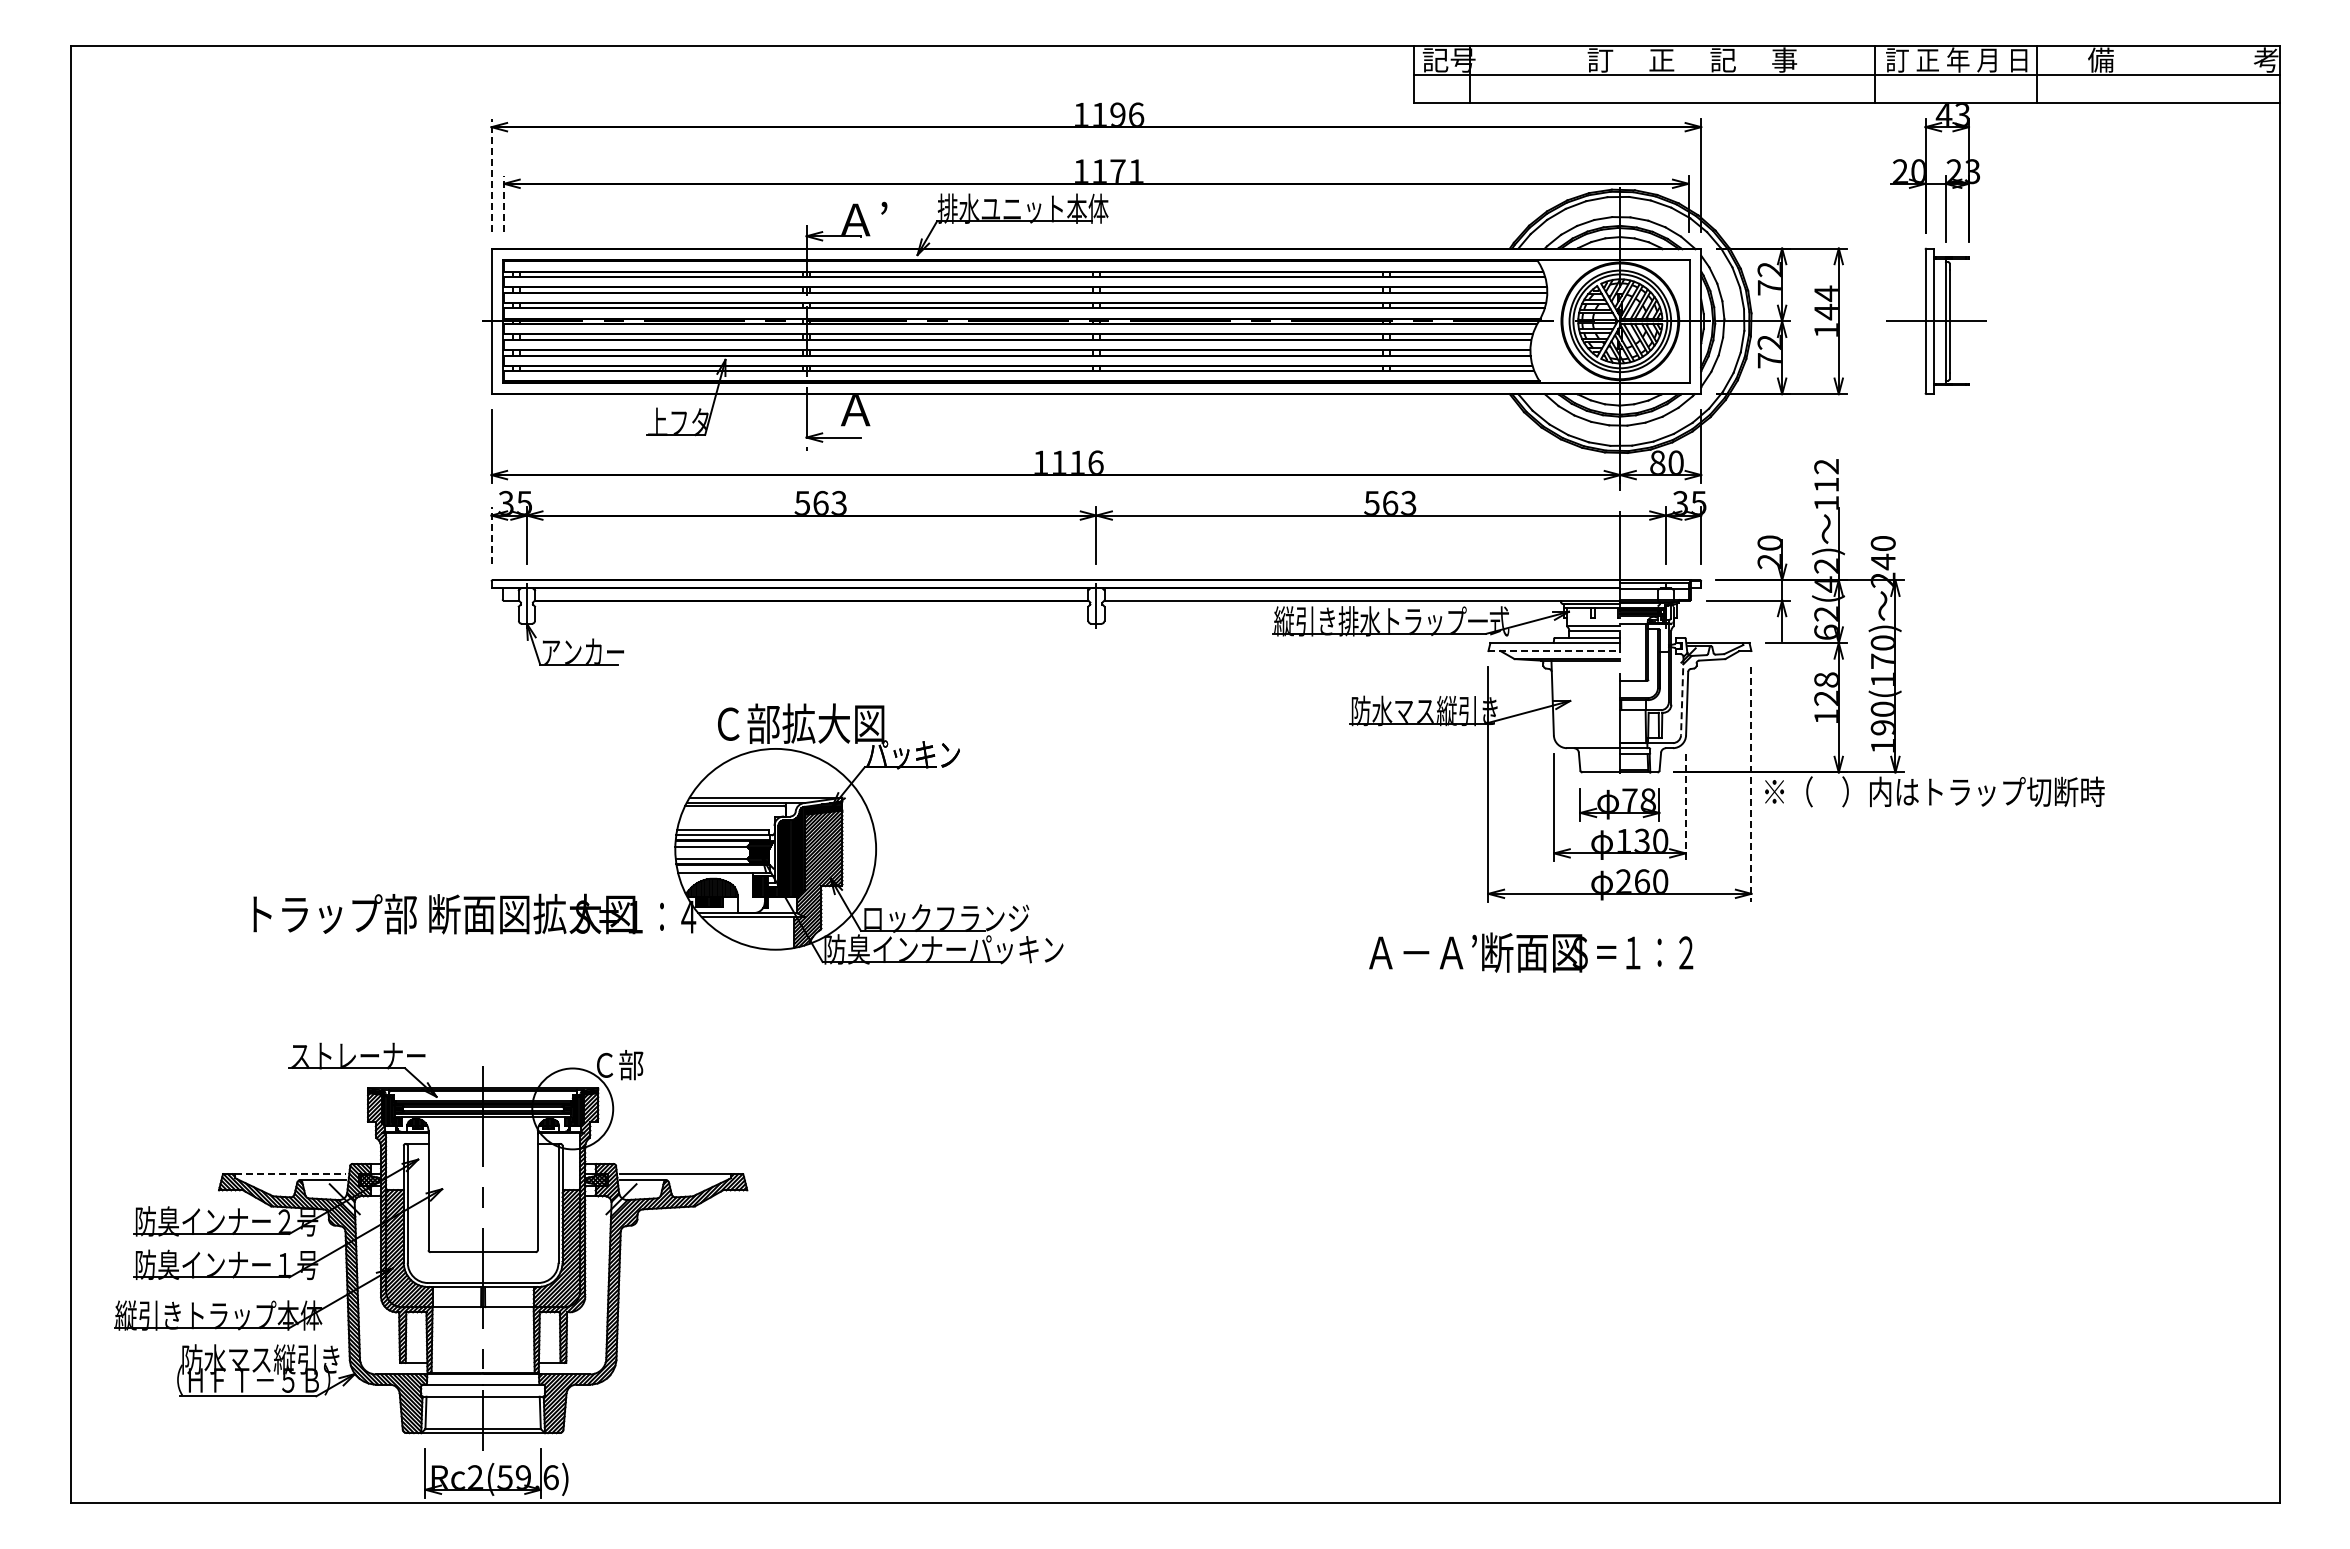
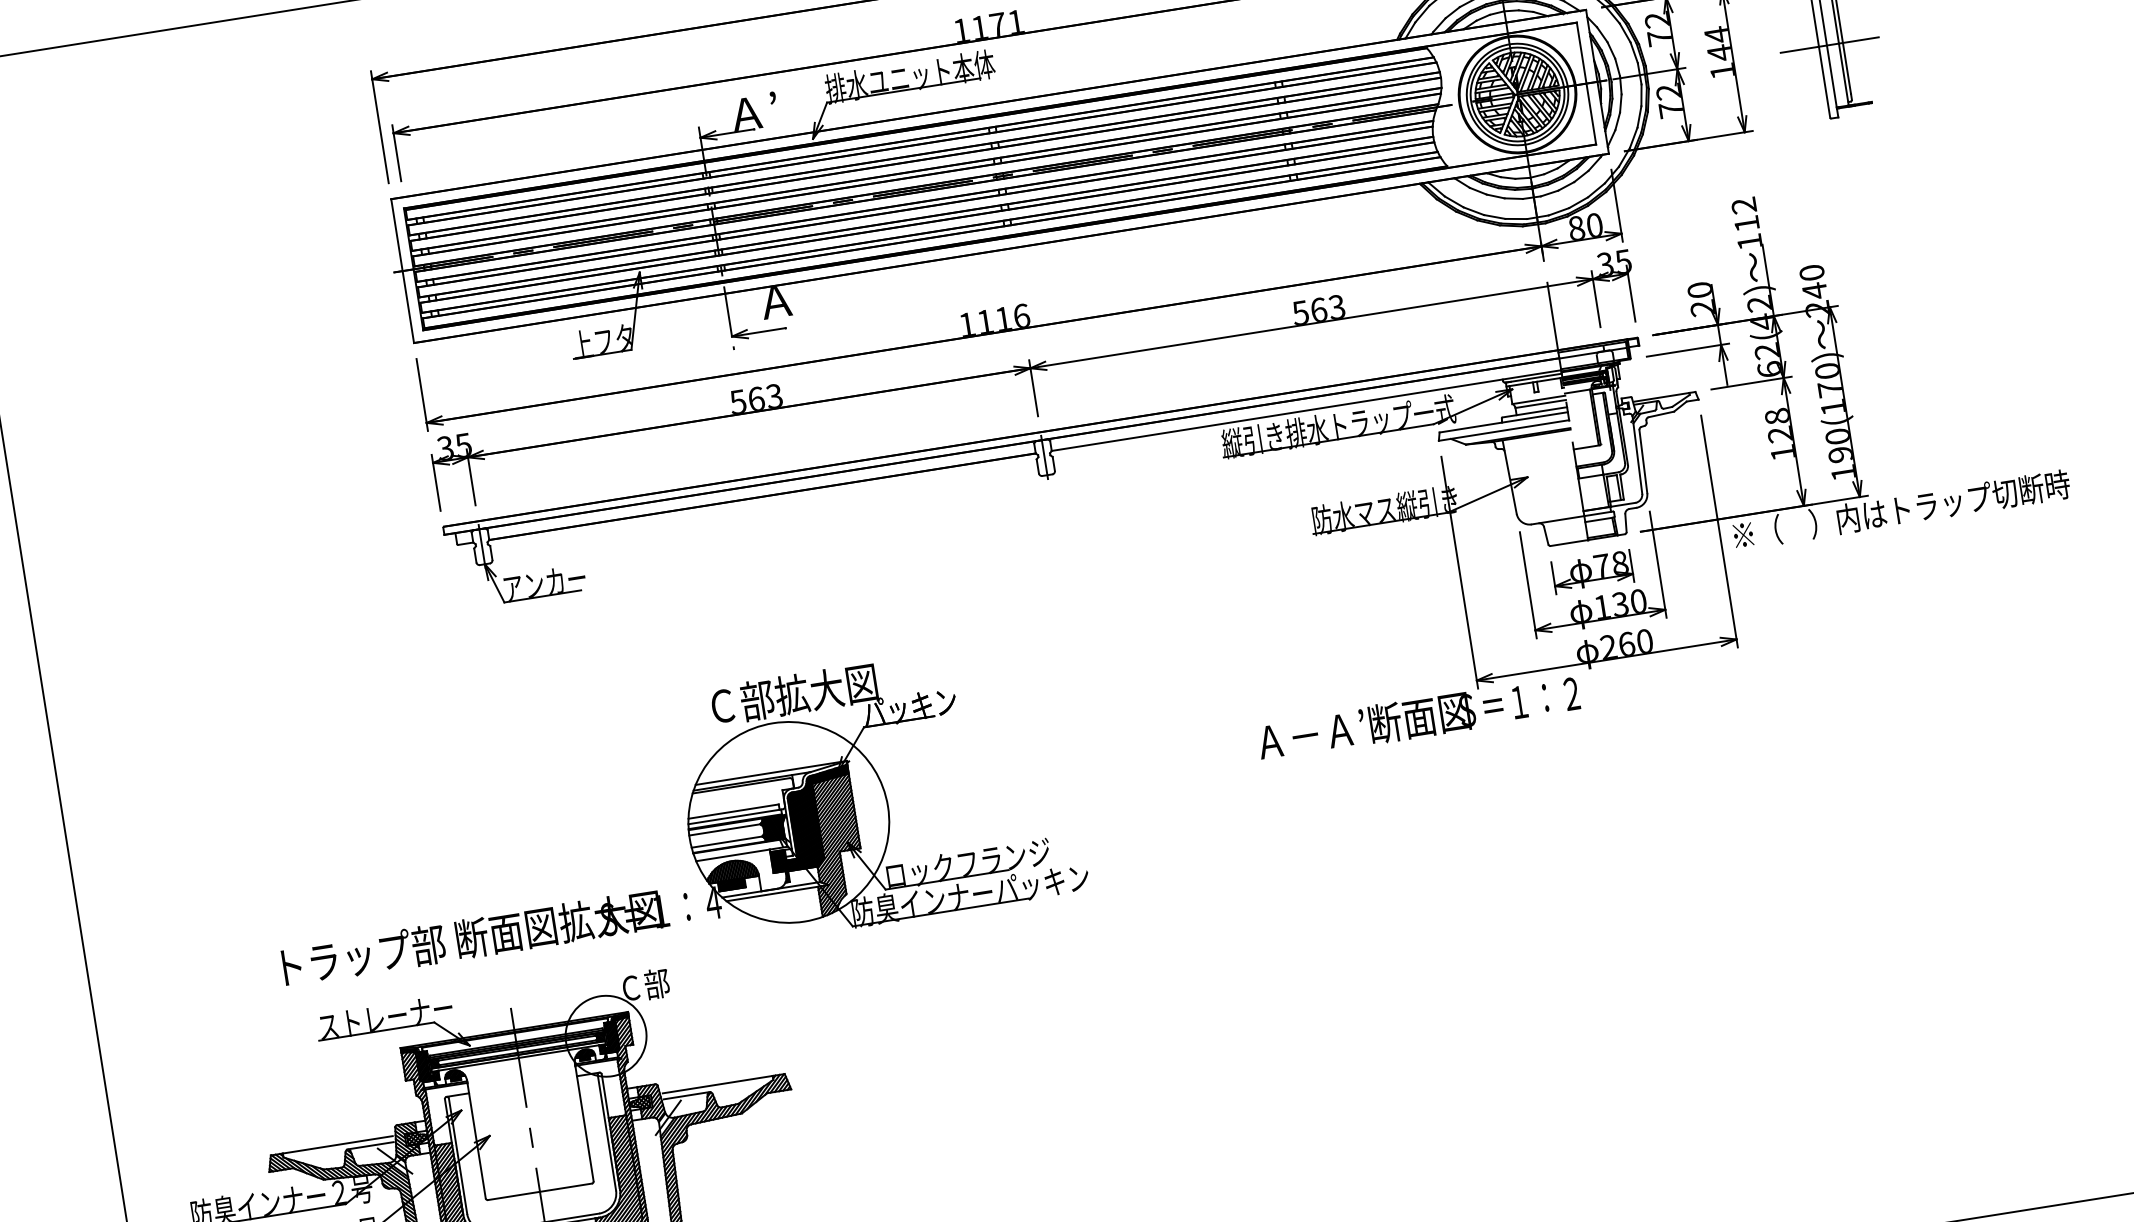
line: (491, 175) -> (379, 127), dashed -> solid
line: (504, 203) -> (397, 152), dashed -> solid
line: (491, 535) -> (436, 482), dashed -> solid
line: (1554, 651) -> (1504, 430), dashed -> solid
line: (1682, 696) -> (1637, 455), dashed -> solid
line: (1751, 785) -> (1719, 532), dashed -> solid
line: (1685, 807) -> (1657, 564), dashed -> solid
part: (675, 833) -> (687, 822), moved
text: (1531, 952) -> (1419, 717), moved
line: (290, 1174) -> (337, 1145), dashed -> solid

